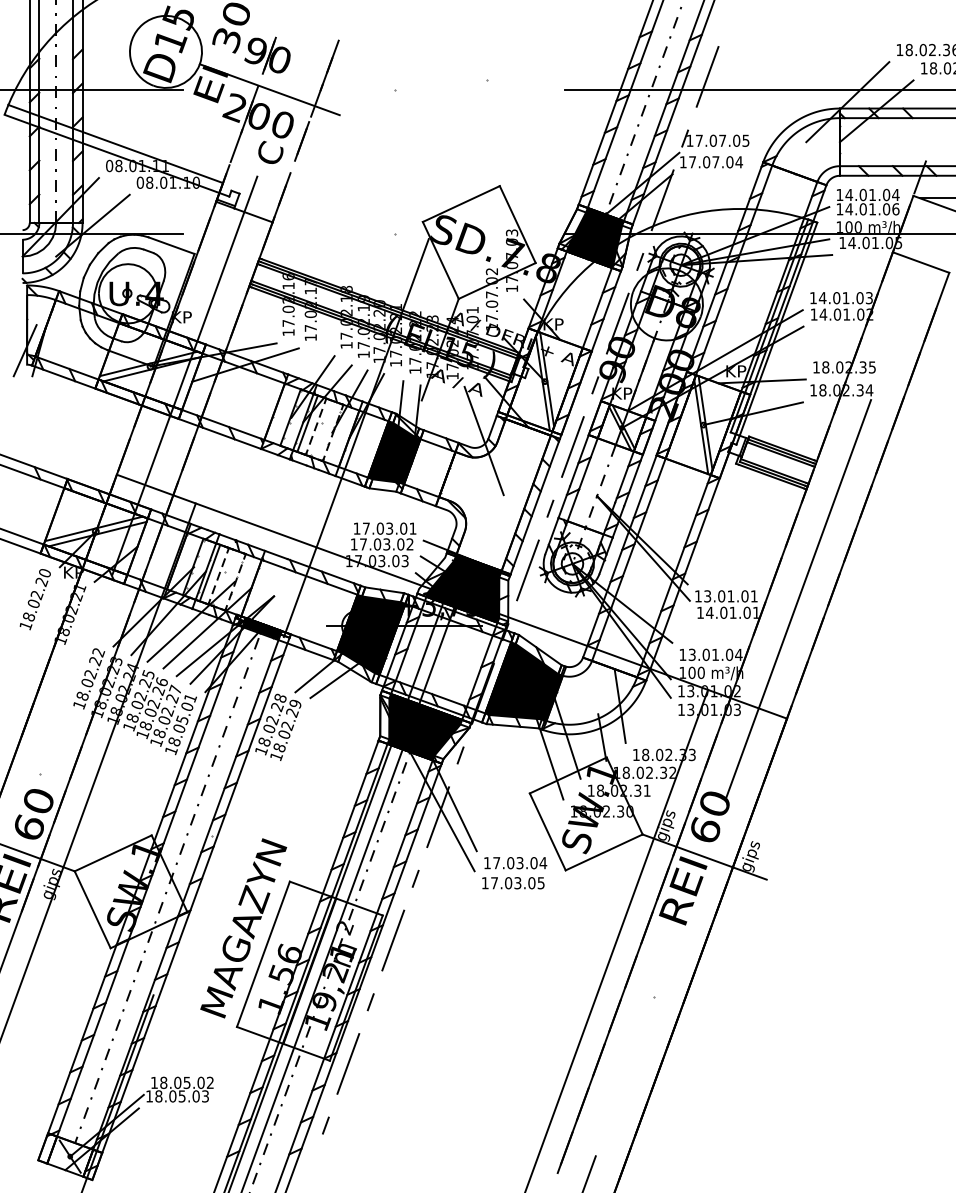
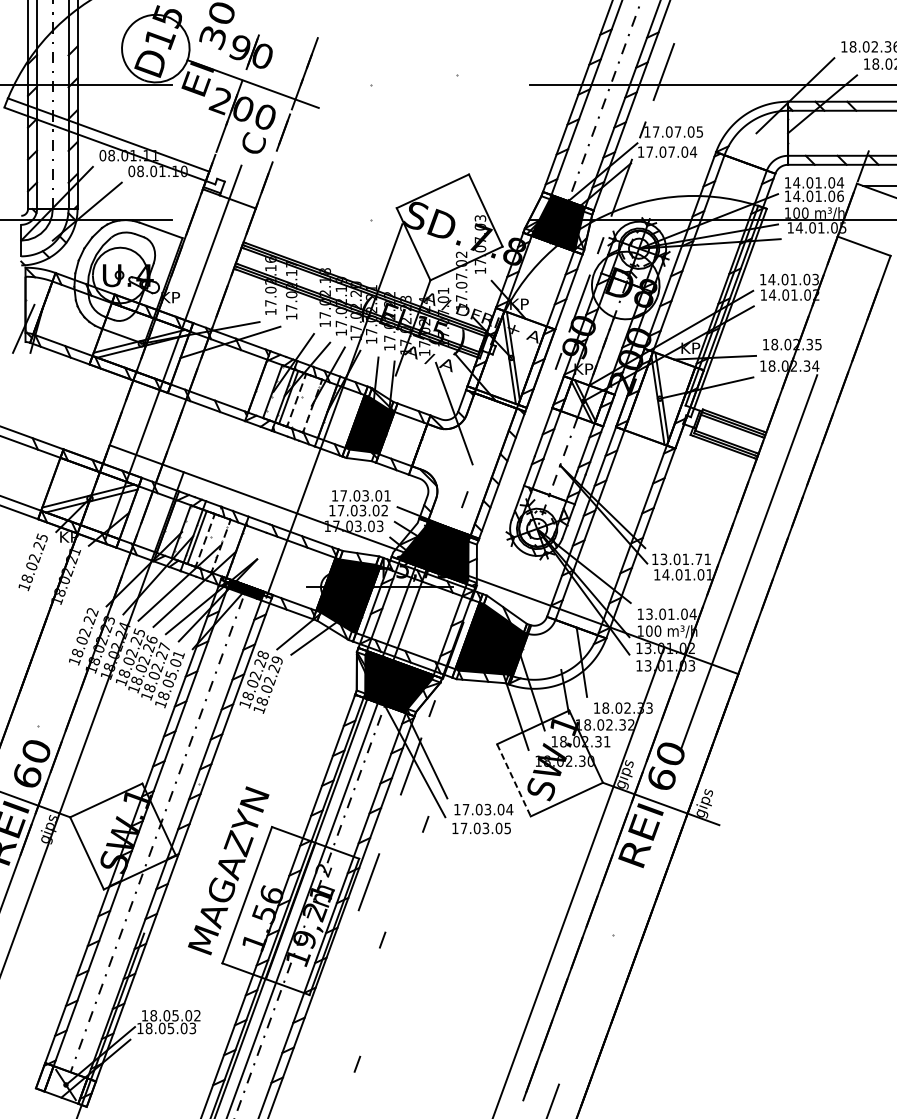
line: (572, 446) -> (537, 418), removed
line: (550, 508) -> (464, 499), moved
line: (527, 570) -> (494, 535), removed
text: (44, 573) -> (41, 537), 18.02.20 -> 18.02.25
text: (744, 596) -> (698, 559), 13.01.01 -> 13.01.71
line: (547, 832) -> (513, 780), solid -> dashed
line: (415, 878) -> (425, 824), moved
line: (370, 1002) -> (382, 940), moved
line: (348, 1063) -> (327, 997), removed
line: (325, 1125) -> (357, 1064), moved

